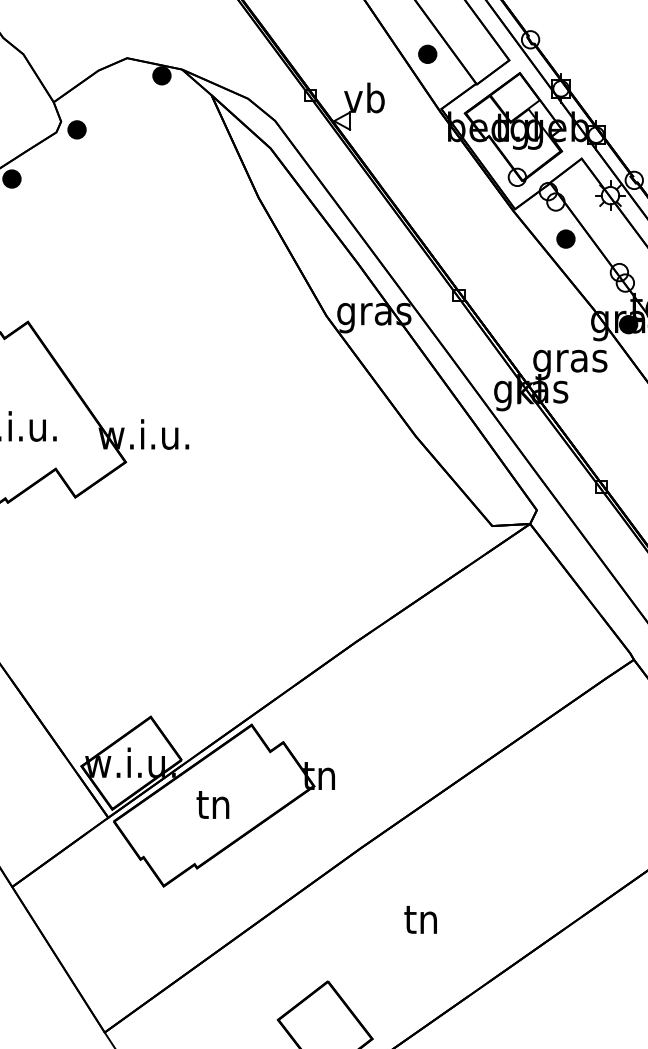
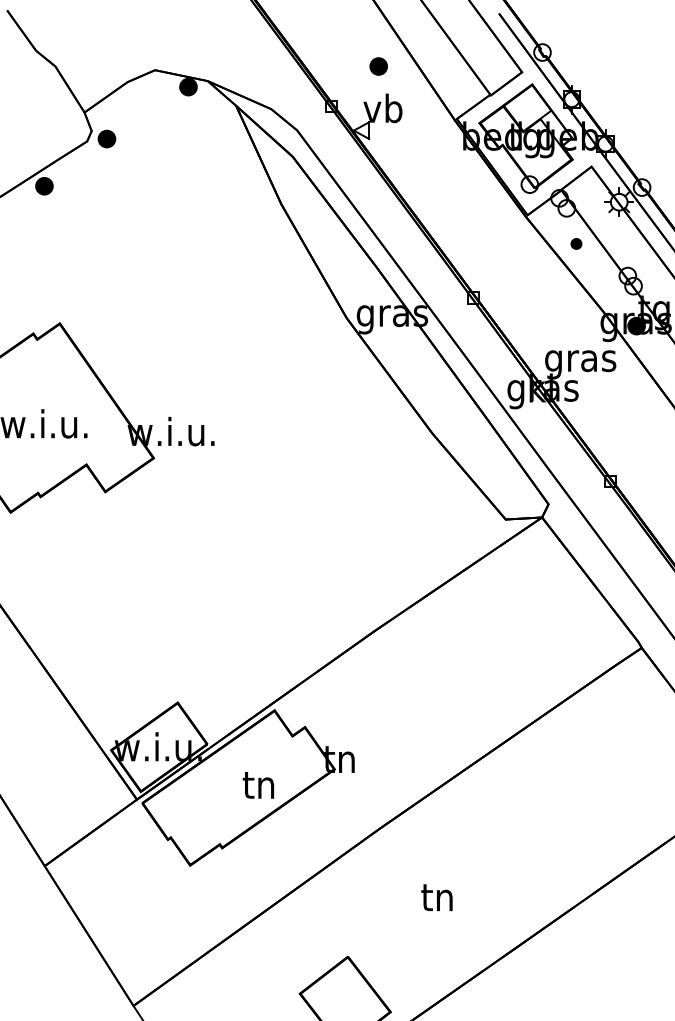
part: (427, 54) -> (378, 66), moved
part: (565, 238) -> (576, 243), size x0.6
text: (212, 805) -> (258, 785), moved

